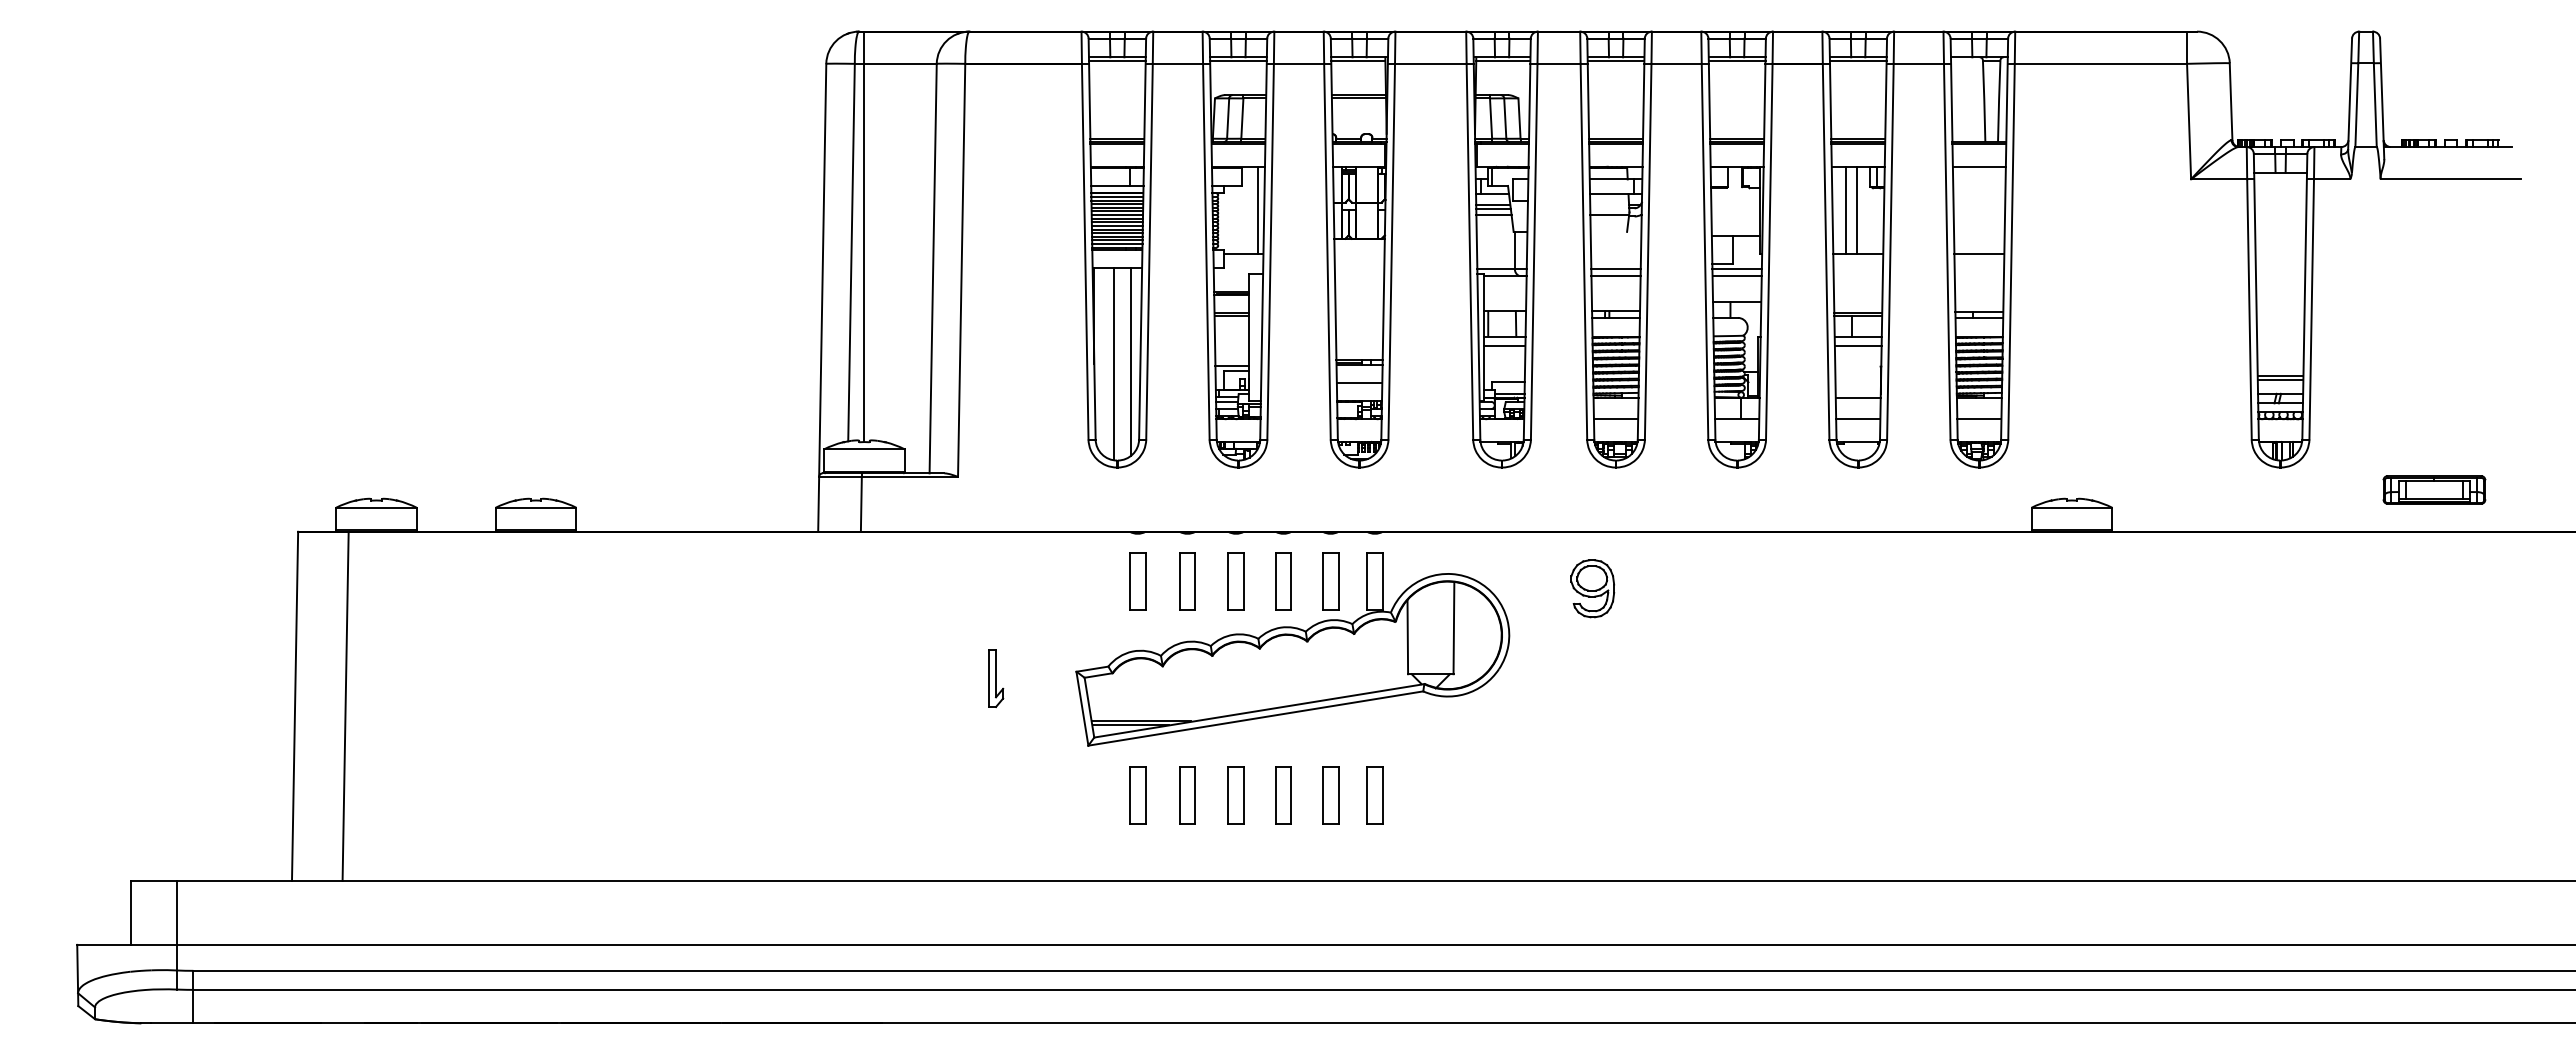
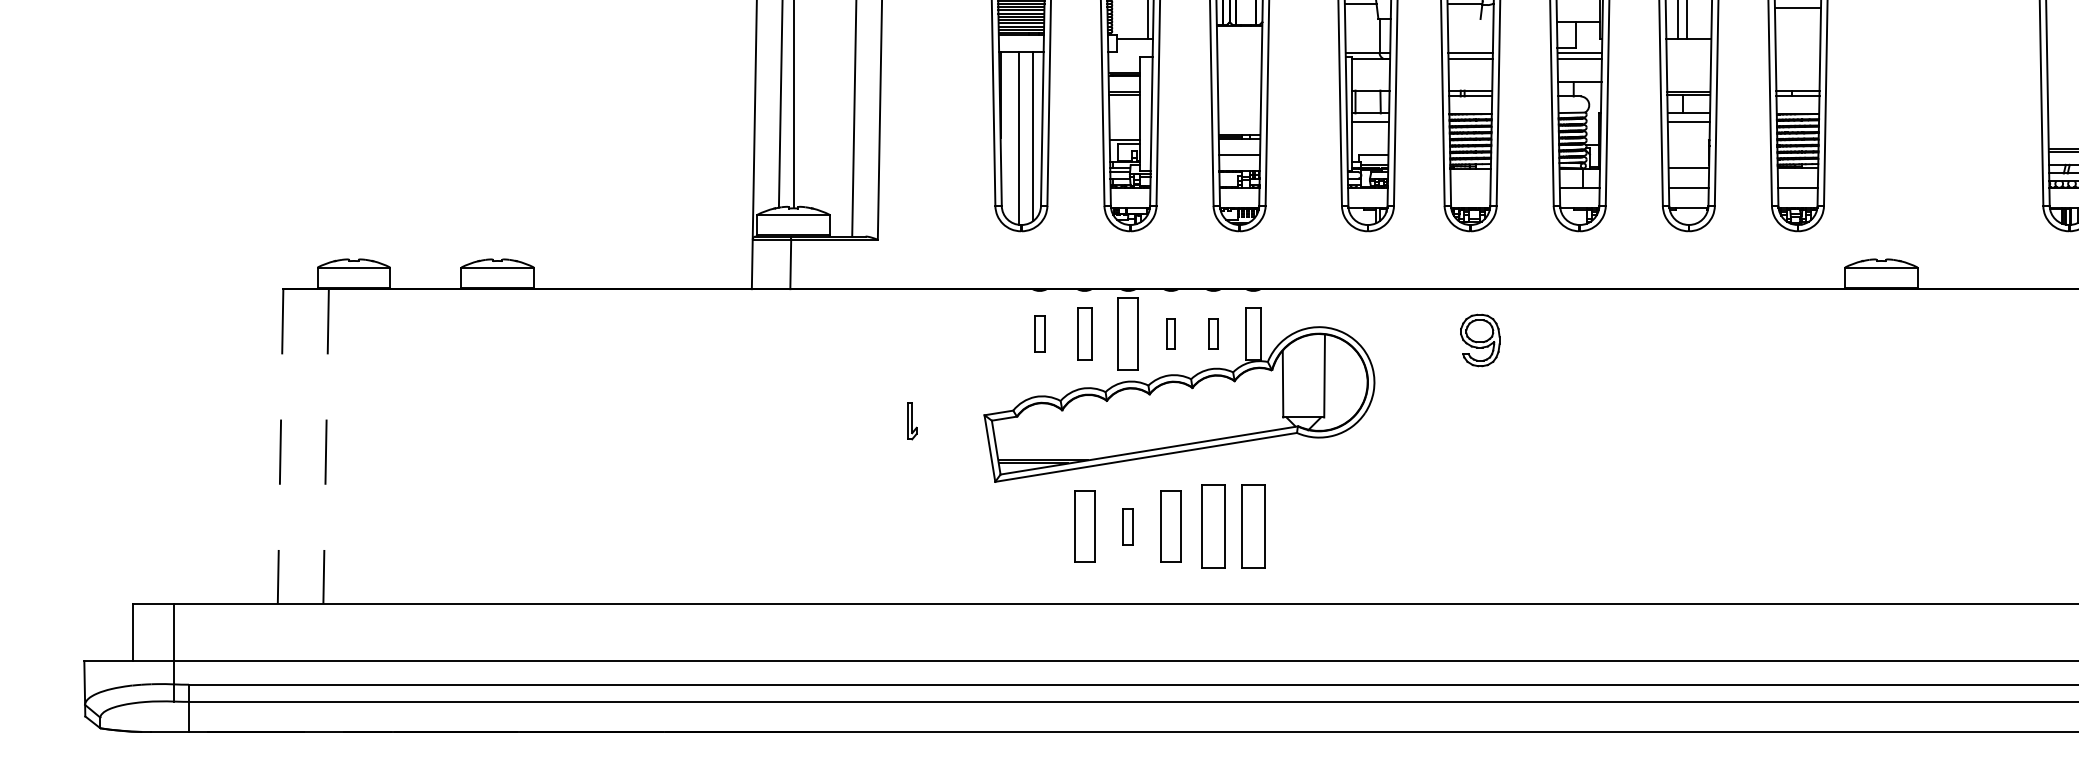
line: (1979, 253) -> (1798, 7), moved
line: (1615, 419) -> (1470, 188), removed
part: (1137, 581) -> (1039, 333), size x0.7
part: (1235, 581) -> (1127, 333), size x1.4
part: (1283, 581) -> (1171, 333), size x0.6
part: (1330, 581) -> (1213, 333), size x0.6
part: (1592, 588) -> (1480, 340), moved
part: (996, 678) -> (912, 421), size x0.7
line: (295, 706) -> (280, 446), solid -> dashed
line: (345, 706) -> (326, 446), solid -> dashed
part: (1137, 795) -> (1039, 526), removed
part: (1187, 795) -> (1084, 526), size x1.4
part: (1235, 795) -> (1127, 526), size x0.7
part: (1283, 795) -> (1171, 526), size x1.4
part: (1330, 795) -> (1213, 526), size x1.6
part: (1374, 795) -> (1253, 526), size x1.6

